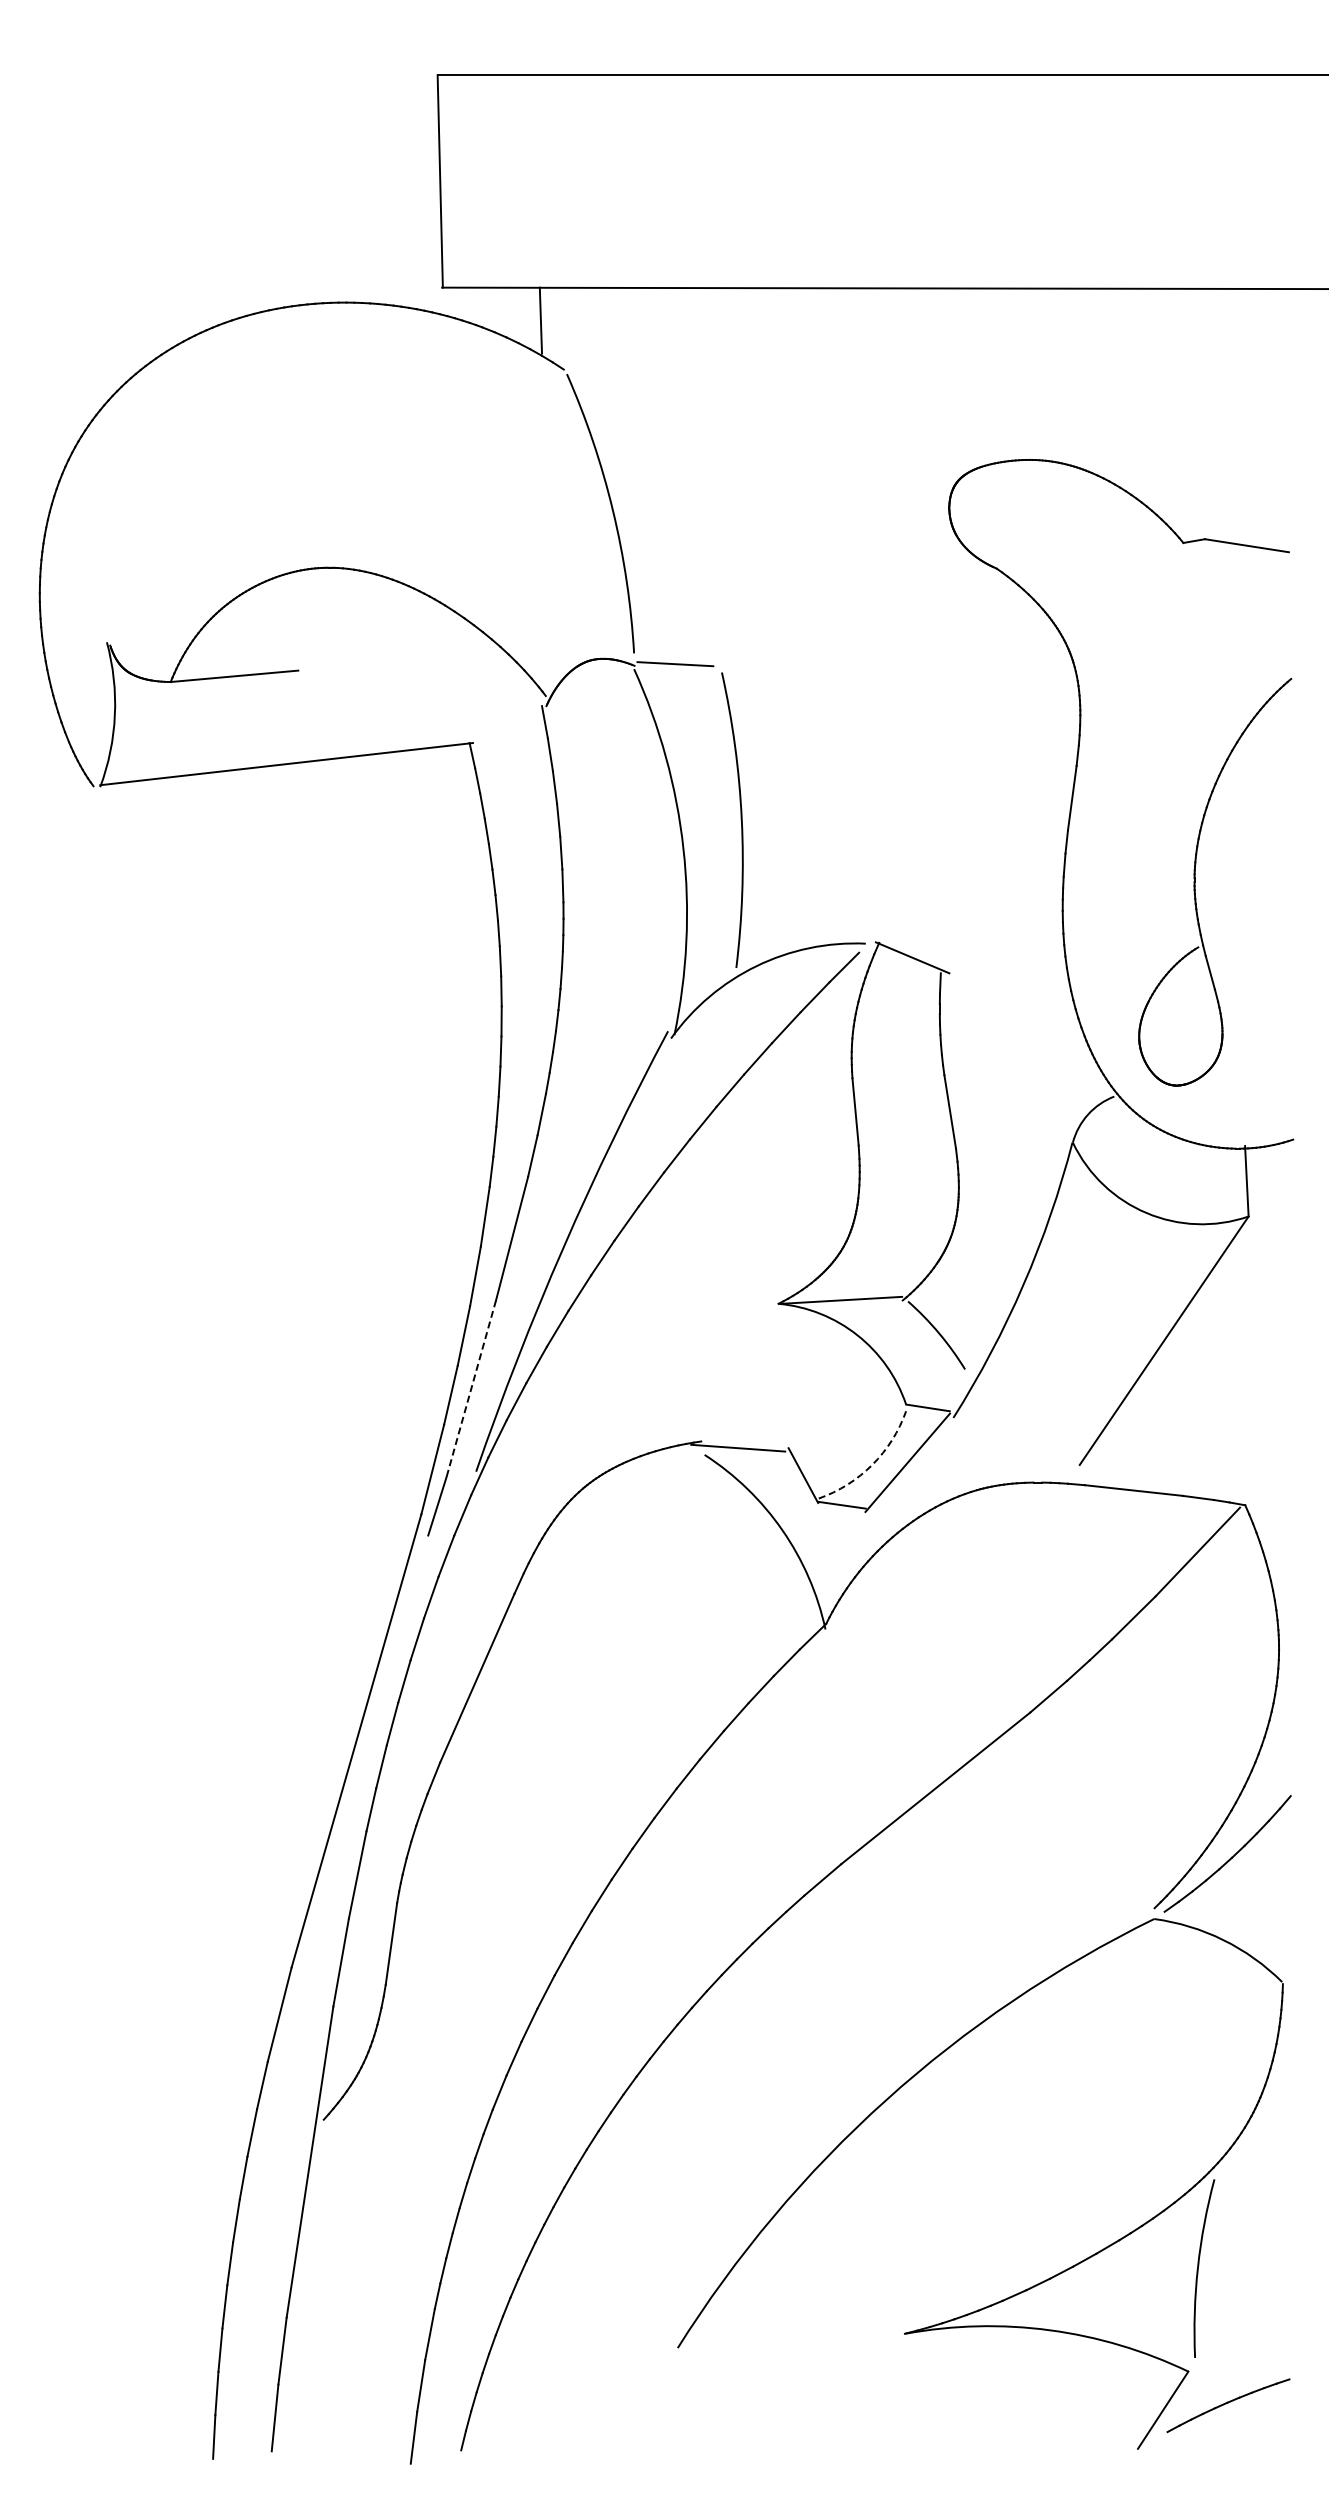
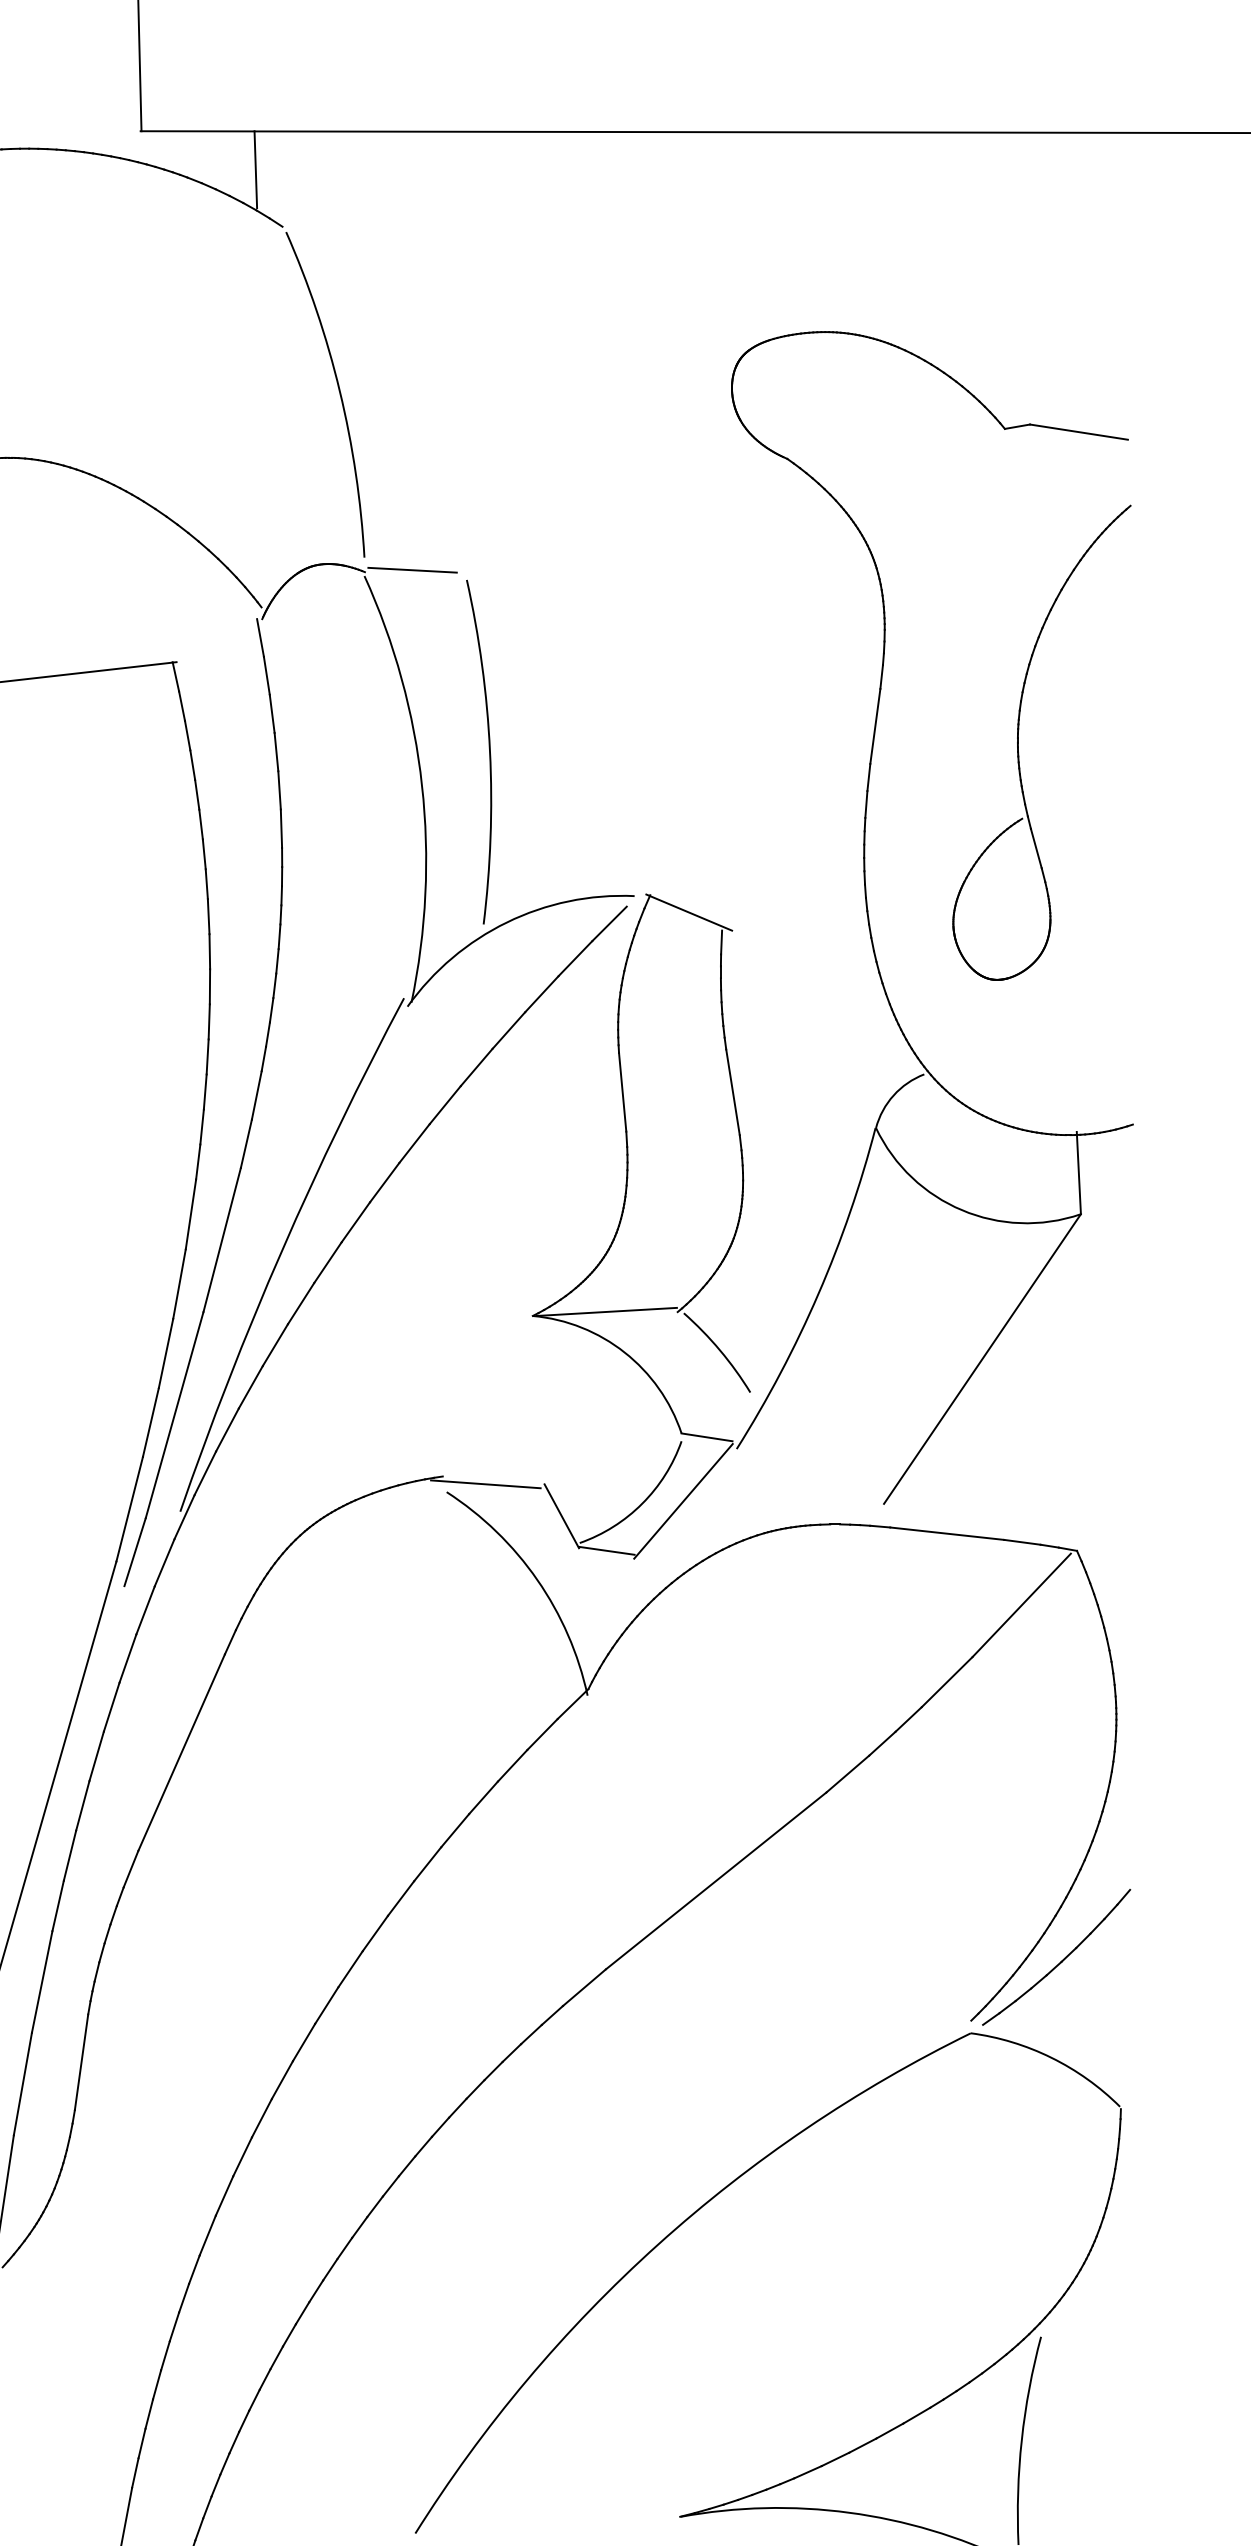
part: (1195, 881) -> (1018, 742), moved
line: (471, 1388) -> (174, 1414), dashed -> solid
arc: (872, 1464) -> (642, 1503), dashed -> solid

